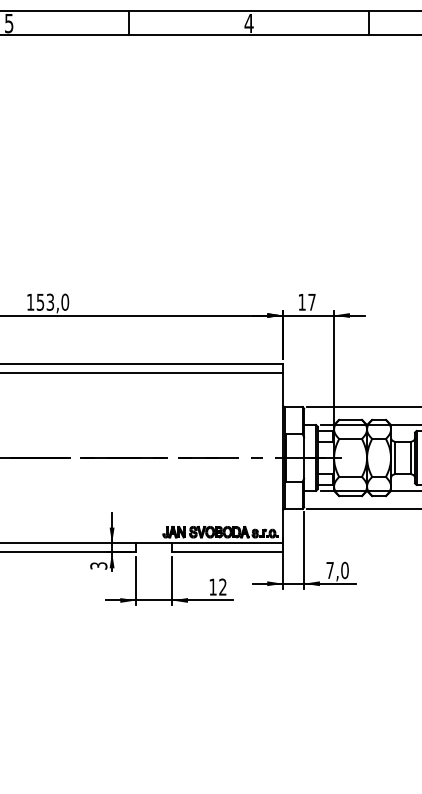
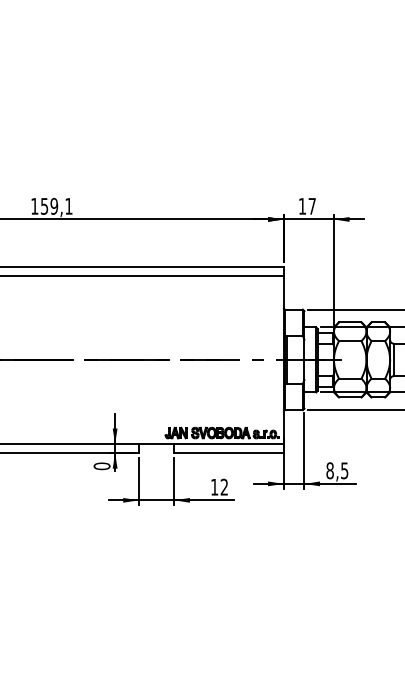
text: (57, 301) -> (61, 205), 153,0 -> 159,1
text: (98, 565) -> (101, 465), 3 -> 0
text: (337, 570) -> (337, 470), 7,0 -> 8,5

